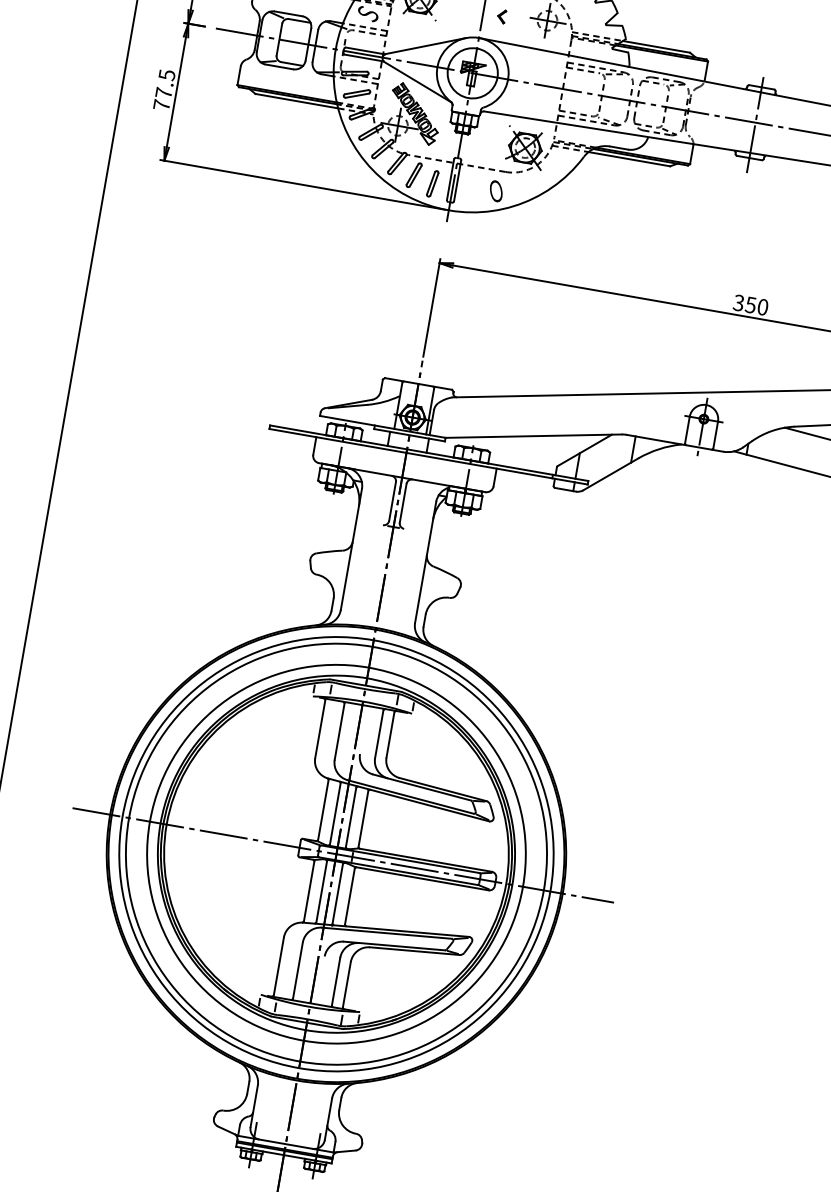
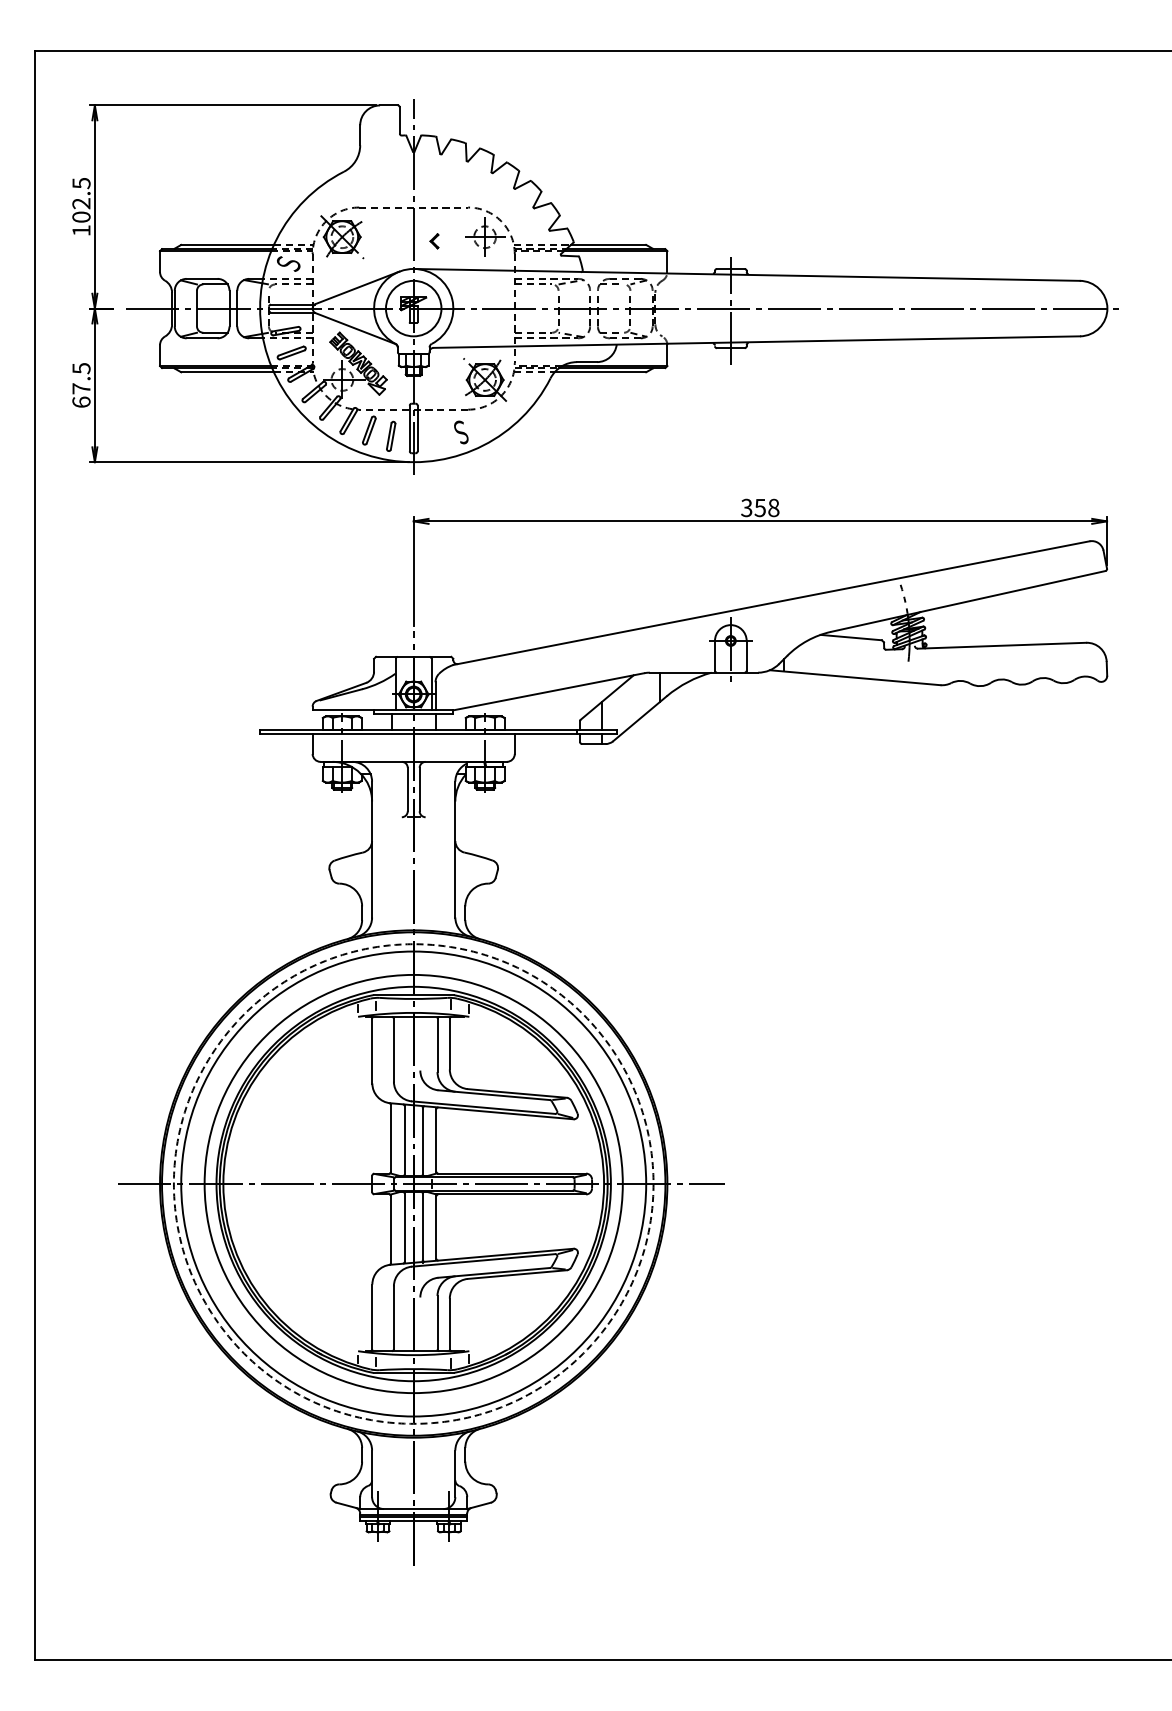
text: (161, 104) -> (81, 401), 77.5 -> 67.5
text: (496, 191) -> (461, 432), Ｏ -> Ｓ
text: (762, 306) -> (773, 507), 350 -> 358
circle: (336, 853) -> (413, 1183), solid -> dashed

